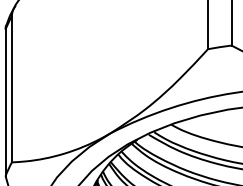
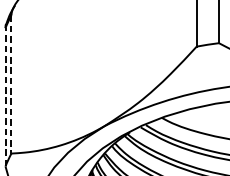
line: (11, 89) -> (11, 84), solid -> dashed
line: (5, 102) -> (5, 96), solid -> dashed

